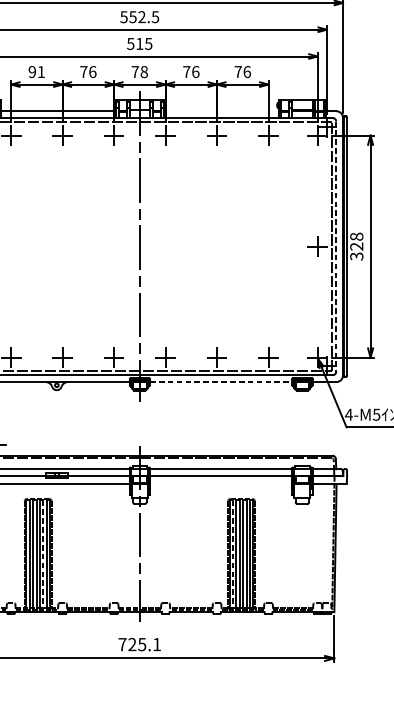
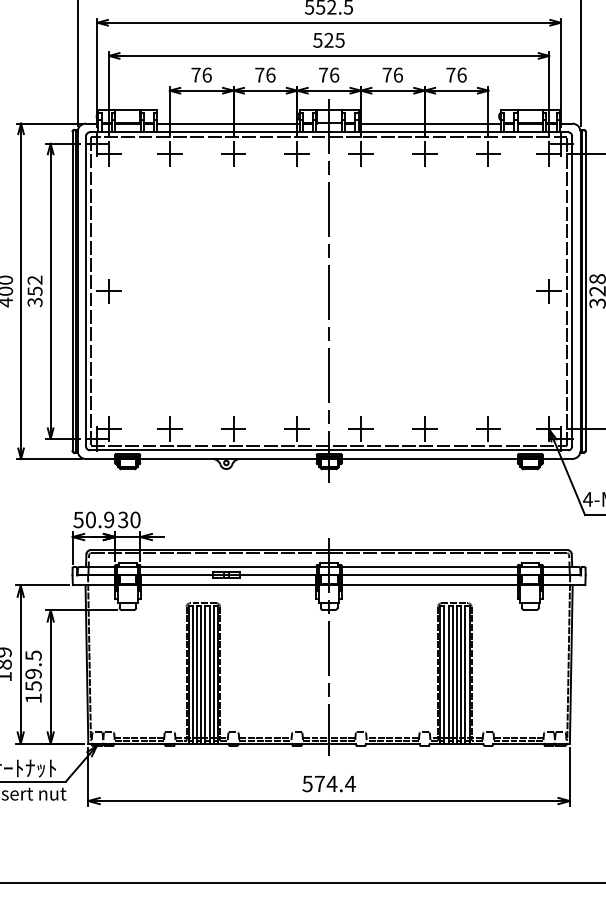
text: (139, 43) -> (328, 39), 515 -> 525
text: (36, 71) -> (201, 74), 91 -> 76
text: (144, 71) -> (334, 74), 78 -> 76
line: (220, 111) -> (429, 123), added
line: (336, 246) -> (572, 291), dashed -> solid
line: (221, 382) -> (430, 459), dashed -> solid
line: (220, 484) -> (429, 585), added
line: (43, 556) -> (209, 675), dashed -> solid
line: (233, 556) -> (444, 675), dashed -> solid
text: (139, 644) -> (328, 783), 725.1 -> 574.4

